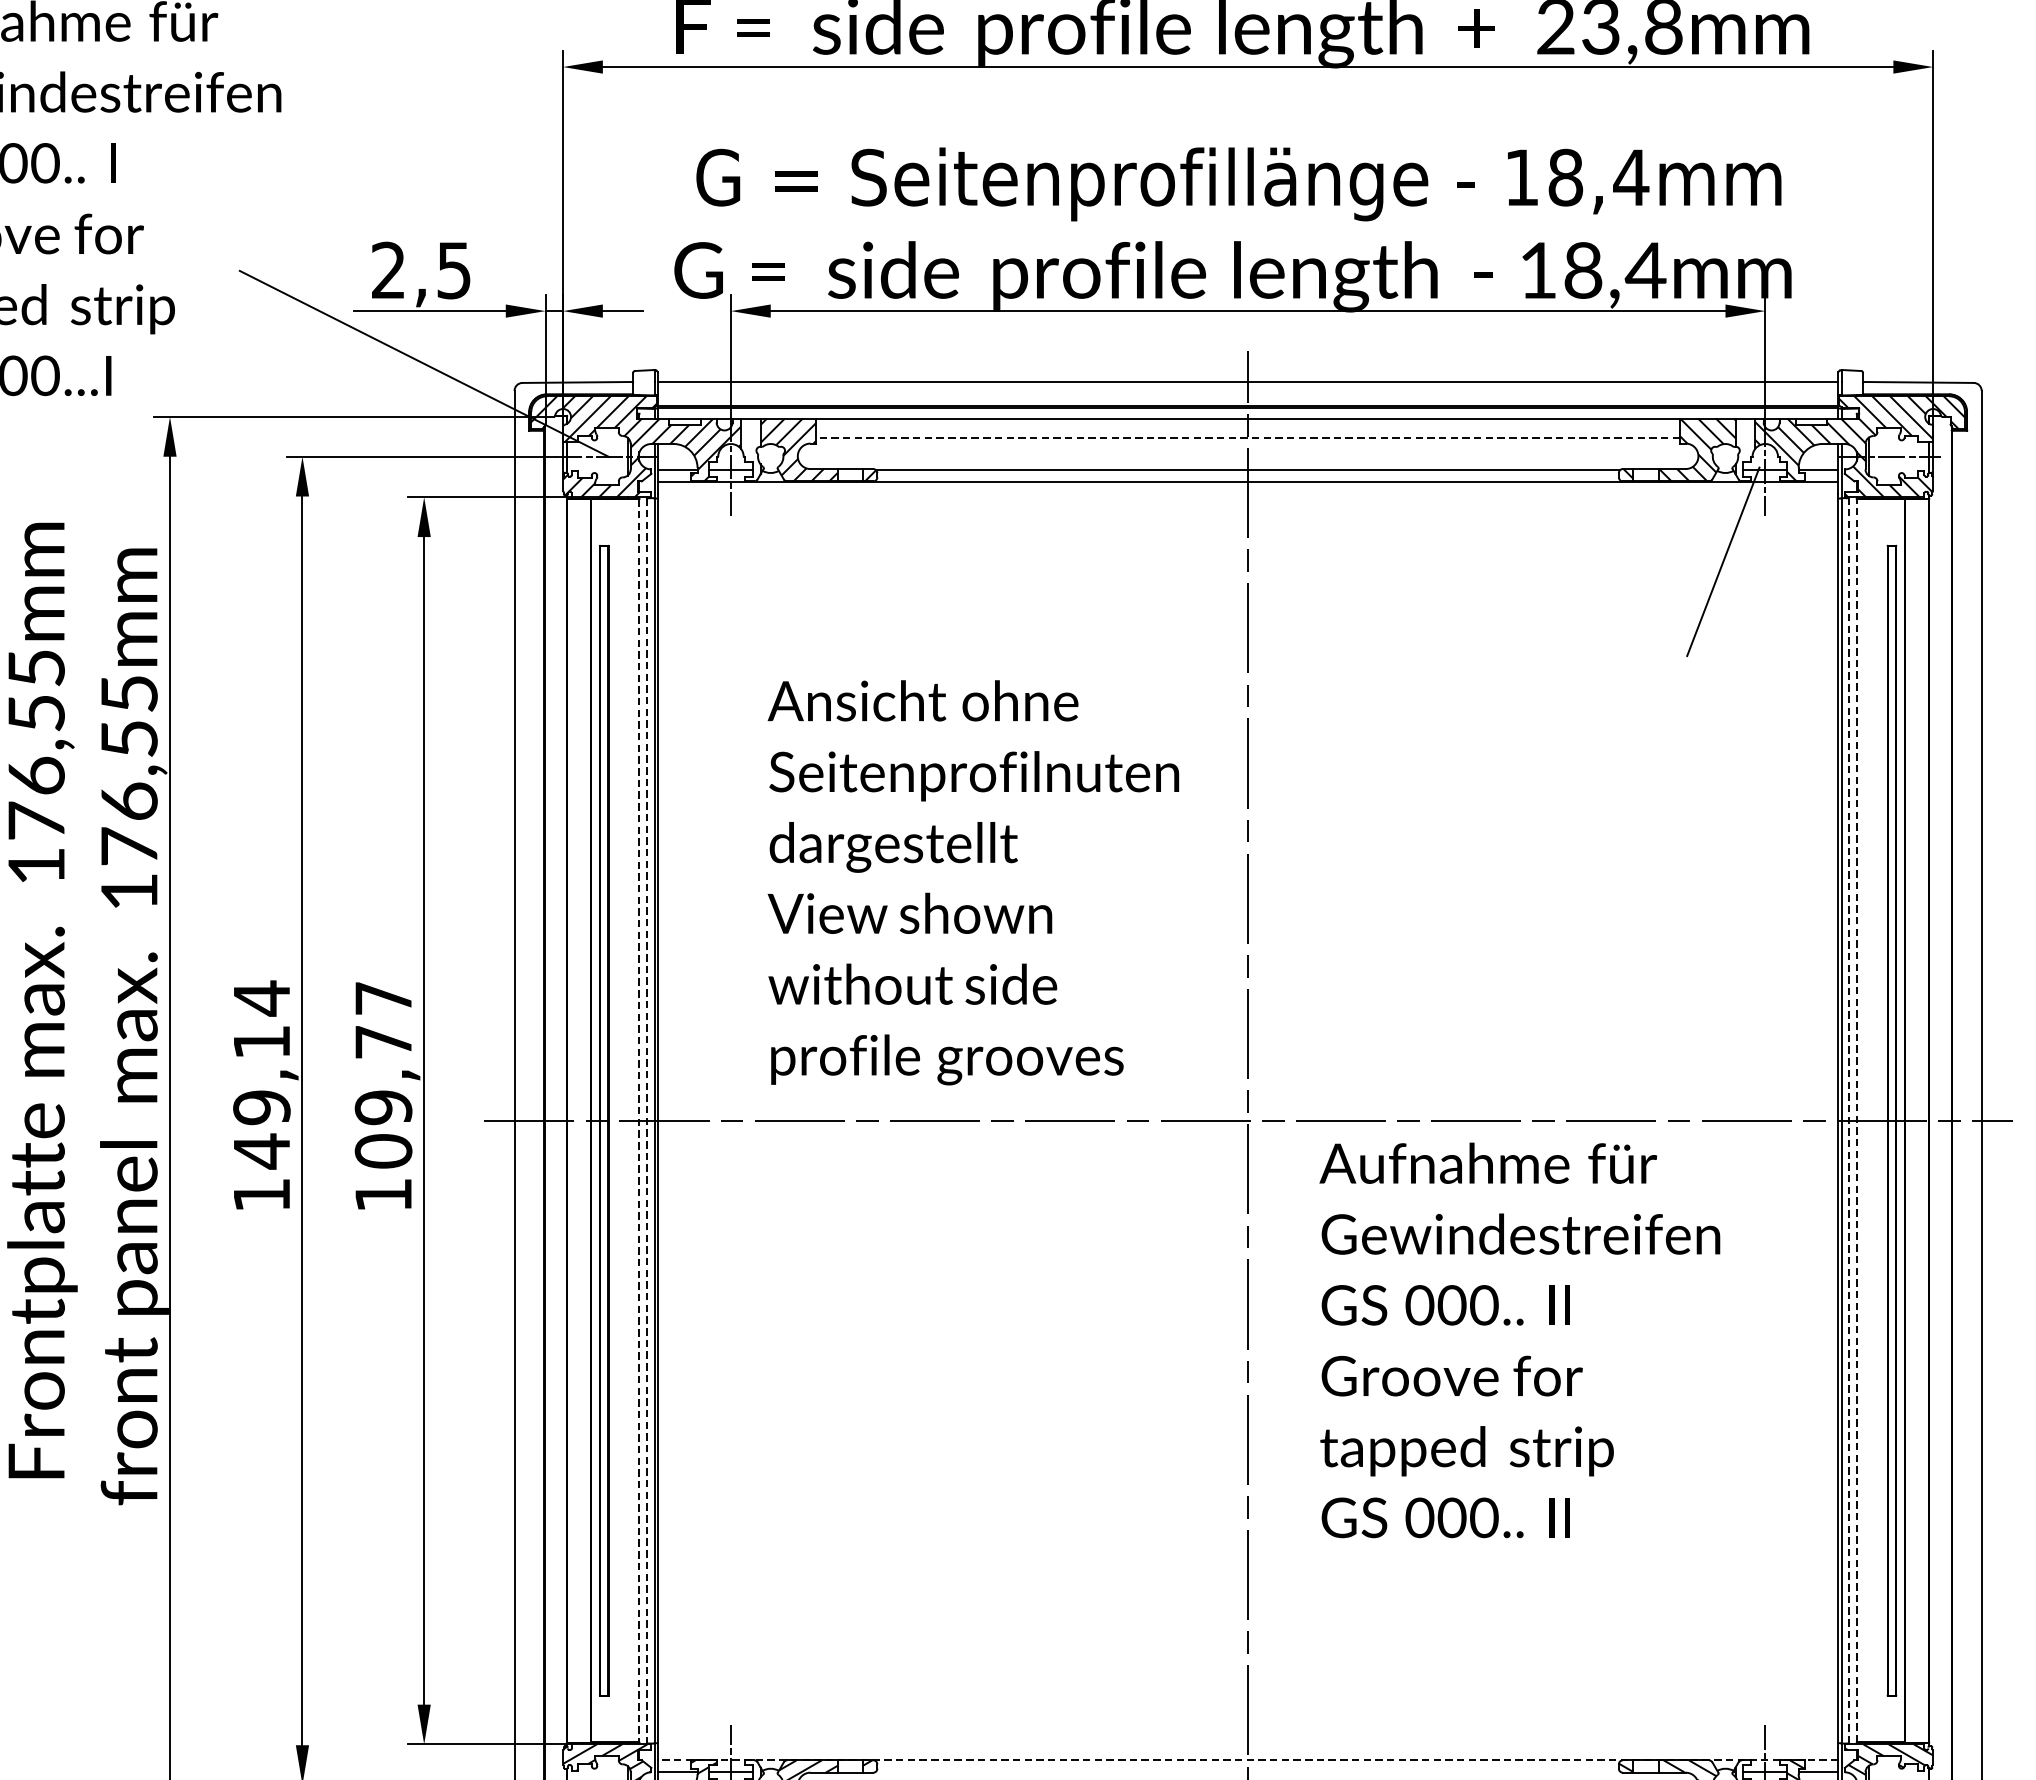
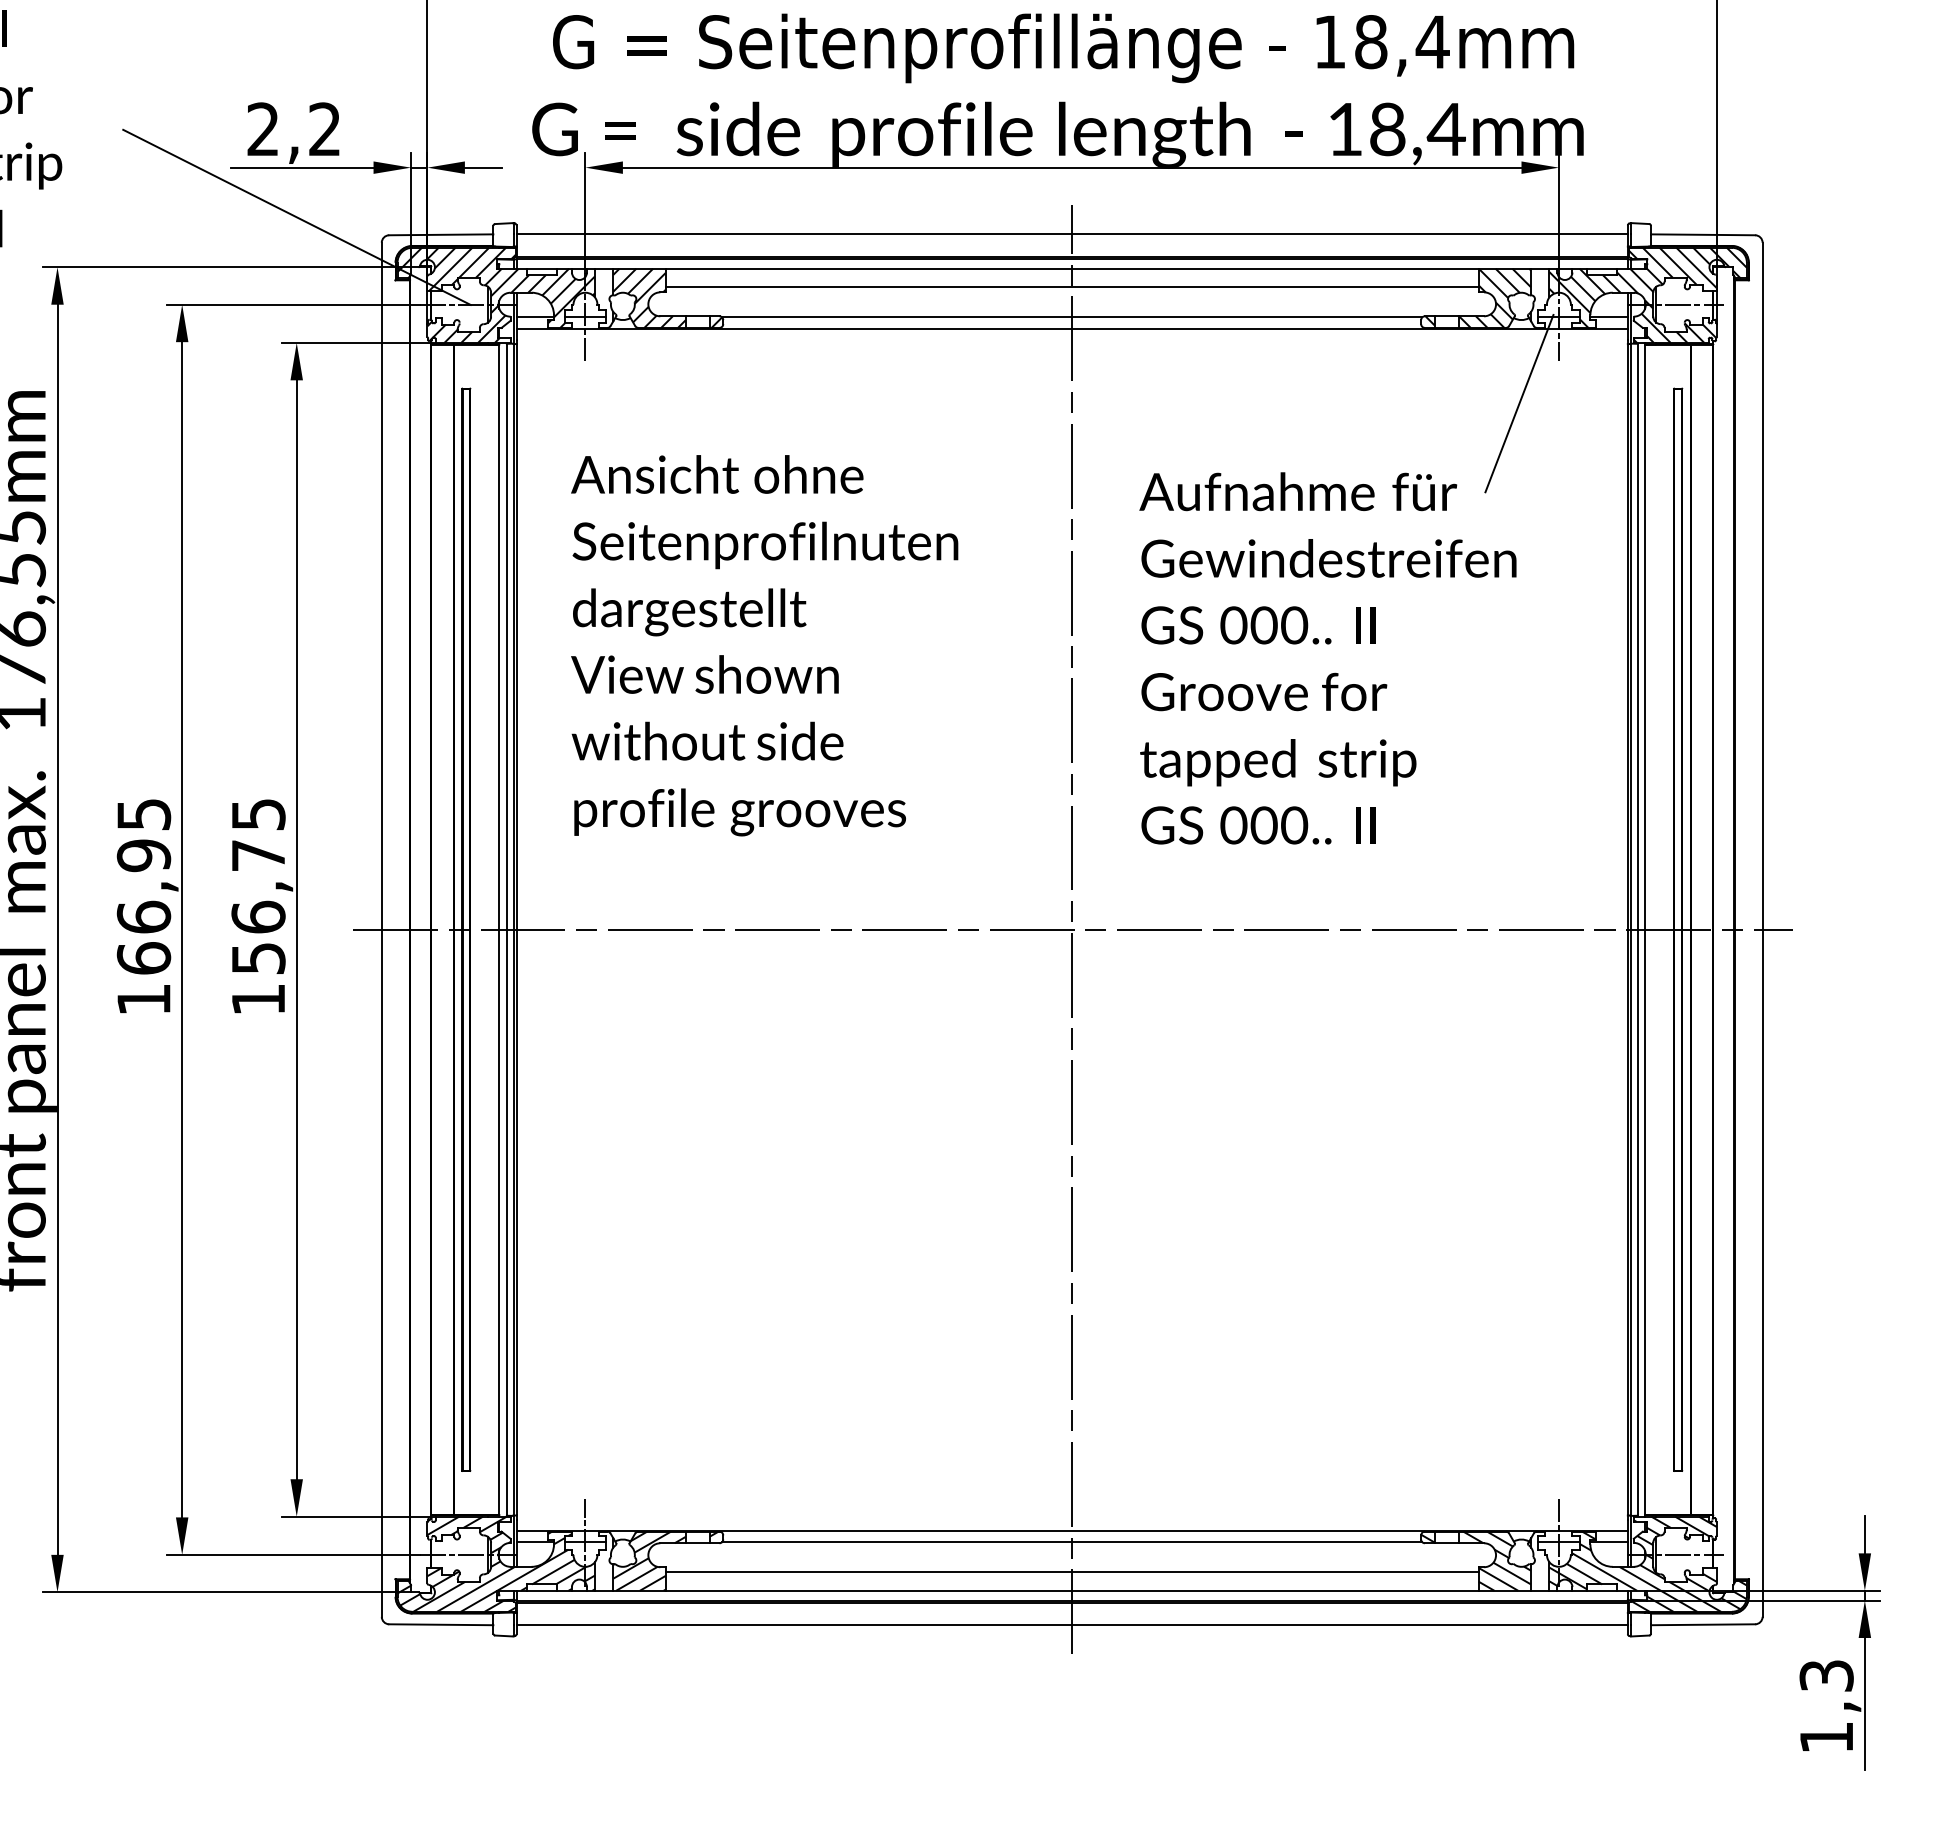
text: (453, 270) -> (324, 129), 2,5 -> 2,2
line: (1248, 438) -> (1072, 287), dashed -> solid
text: (973, 882) -> (764, 645), moved
text: (261, 1074) -> (143, 886), 149,14 -> 166,95
text: (383, 1074) -> (258, 886), 109,77 -> 156,75
line: (647, 1120) -> (506, 929), dashed -> solid
line: (1848, 1120) -> (1637, 929), dashed -> solid
line: (1857, 1120) -> (1645, 929), dashed -> solid
line: (639, 1121) -> (499, 930), dashed -> solid
text: (1519, 1340) -> (1327, 658), moved
line: (1248, 1759) -> (1072, 1530), dashed -> solid
line: (1248, 1771) -> (1072, 1542), added

